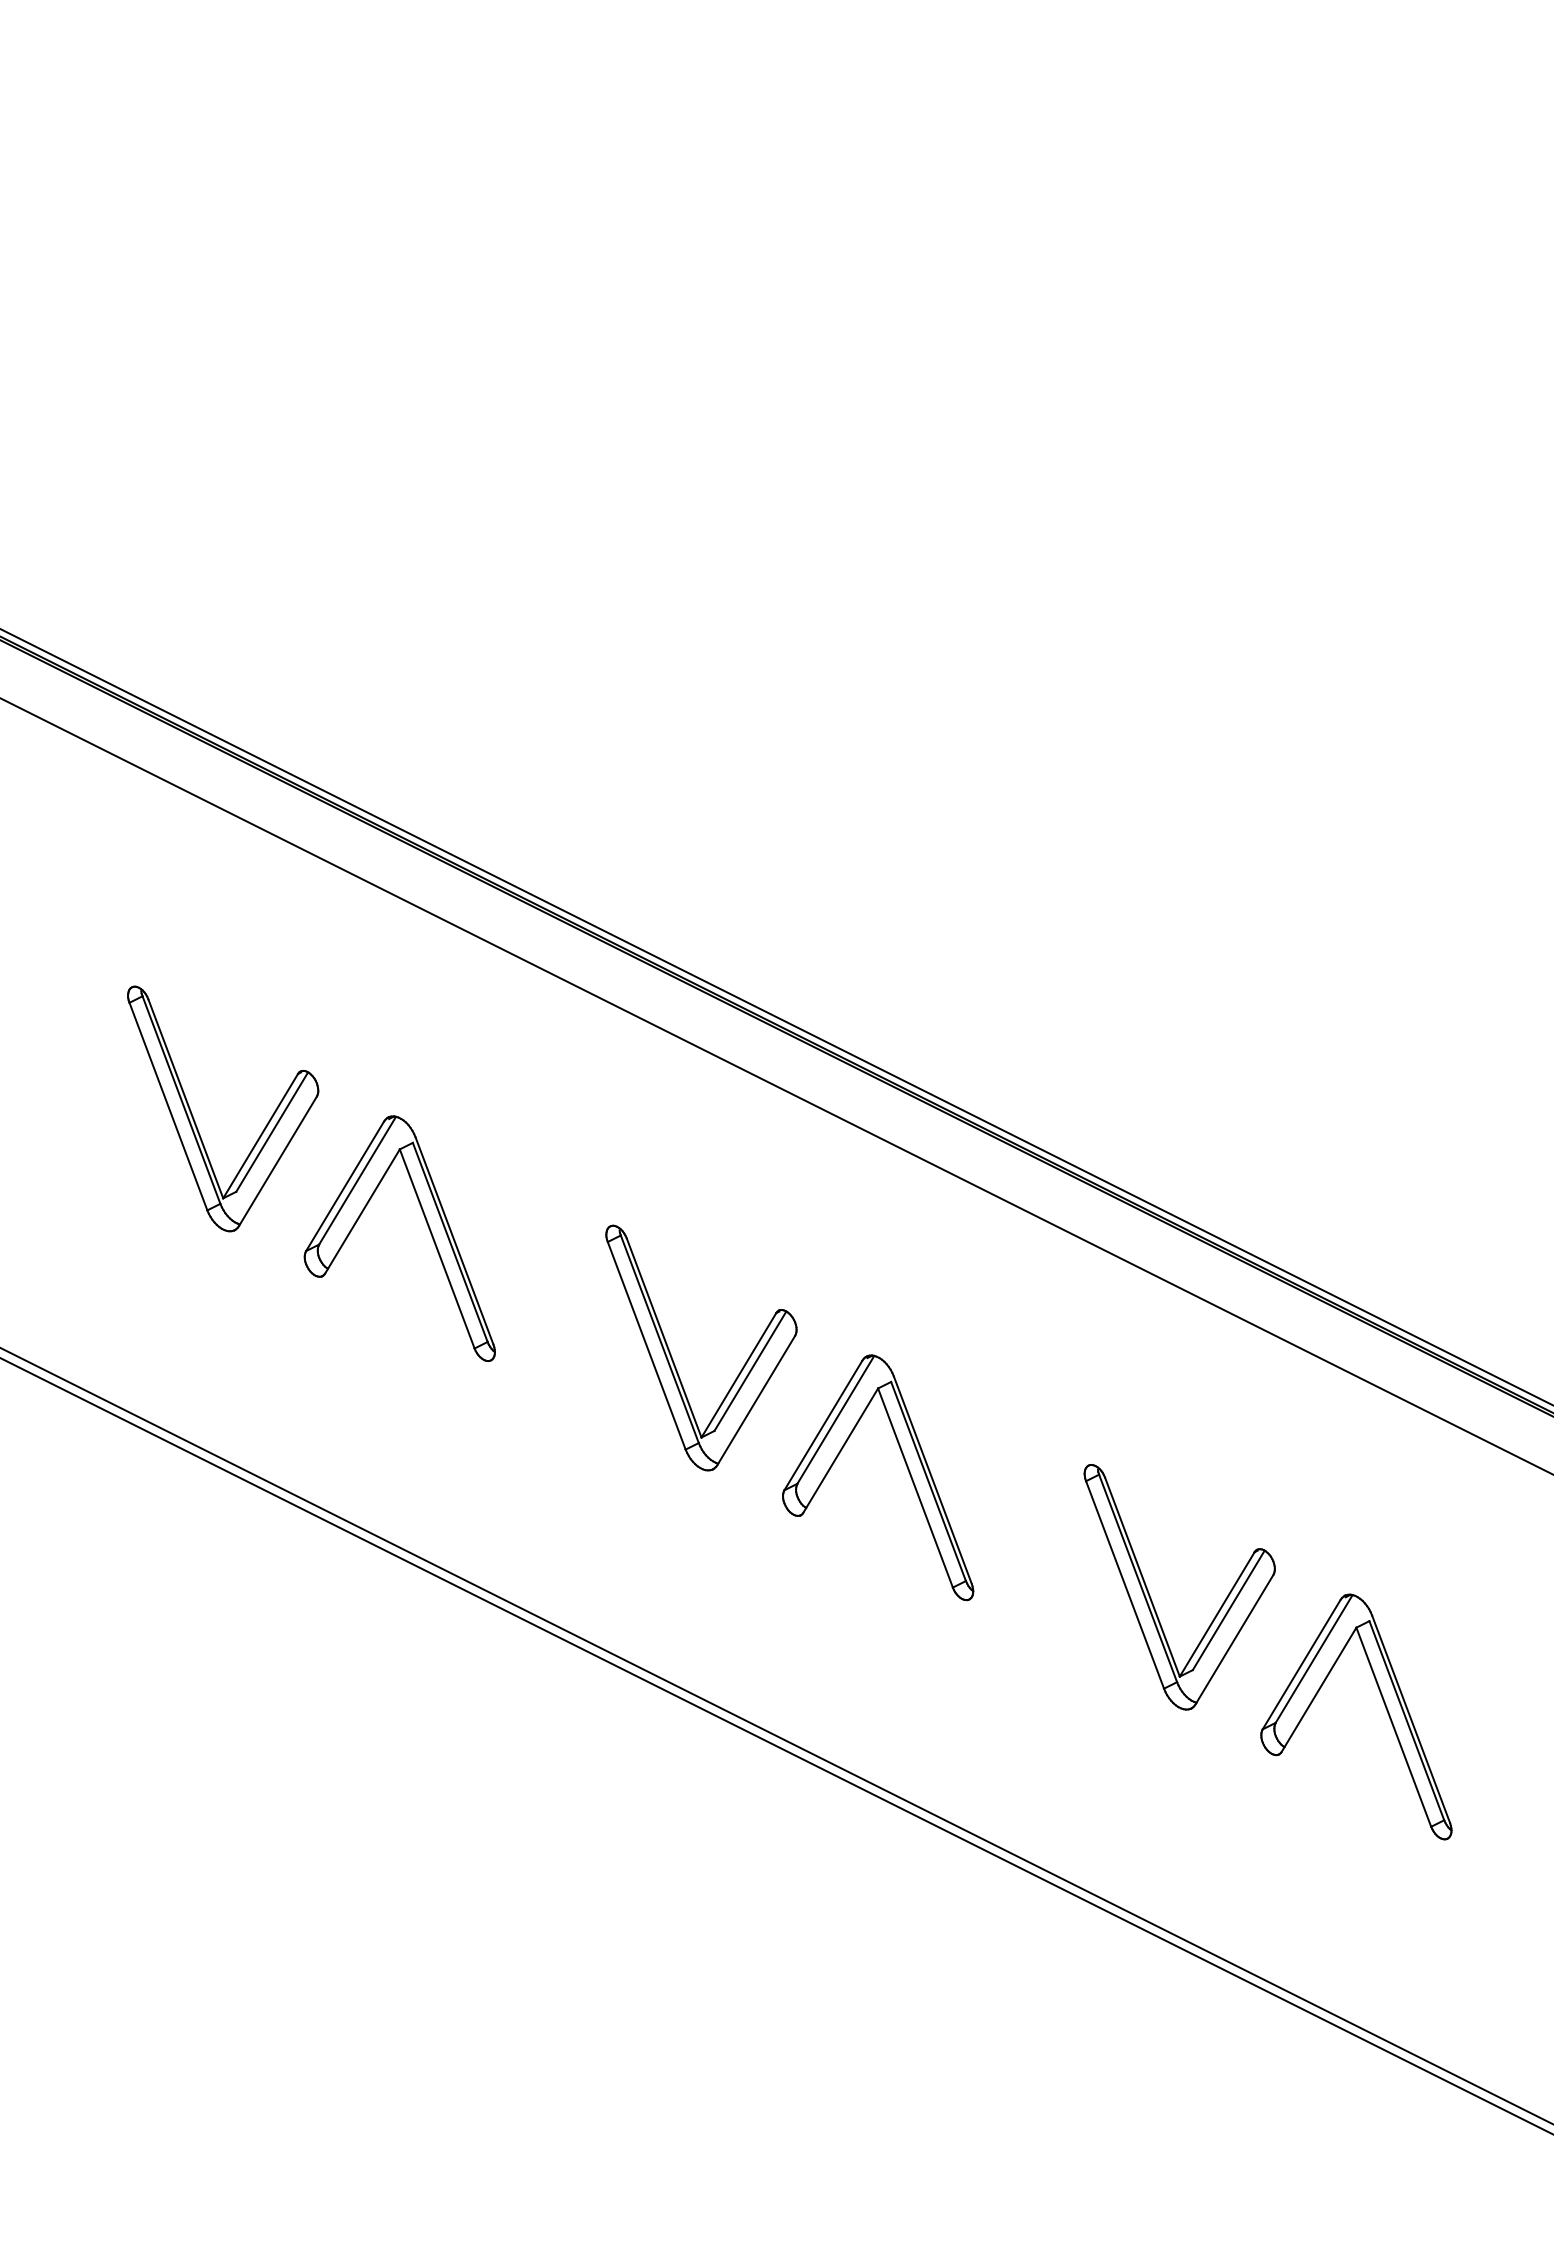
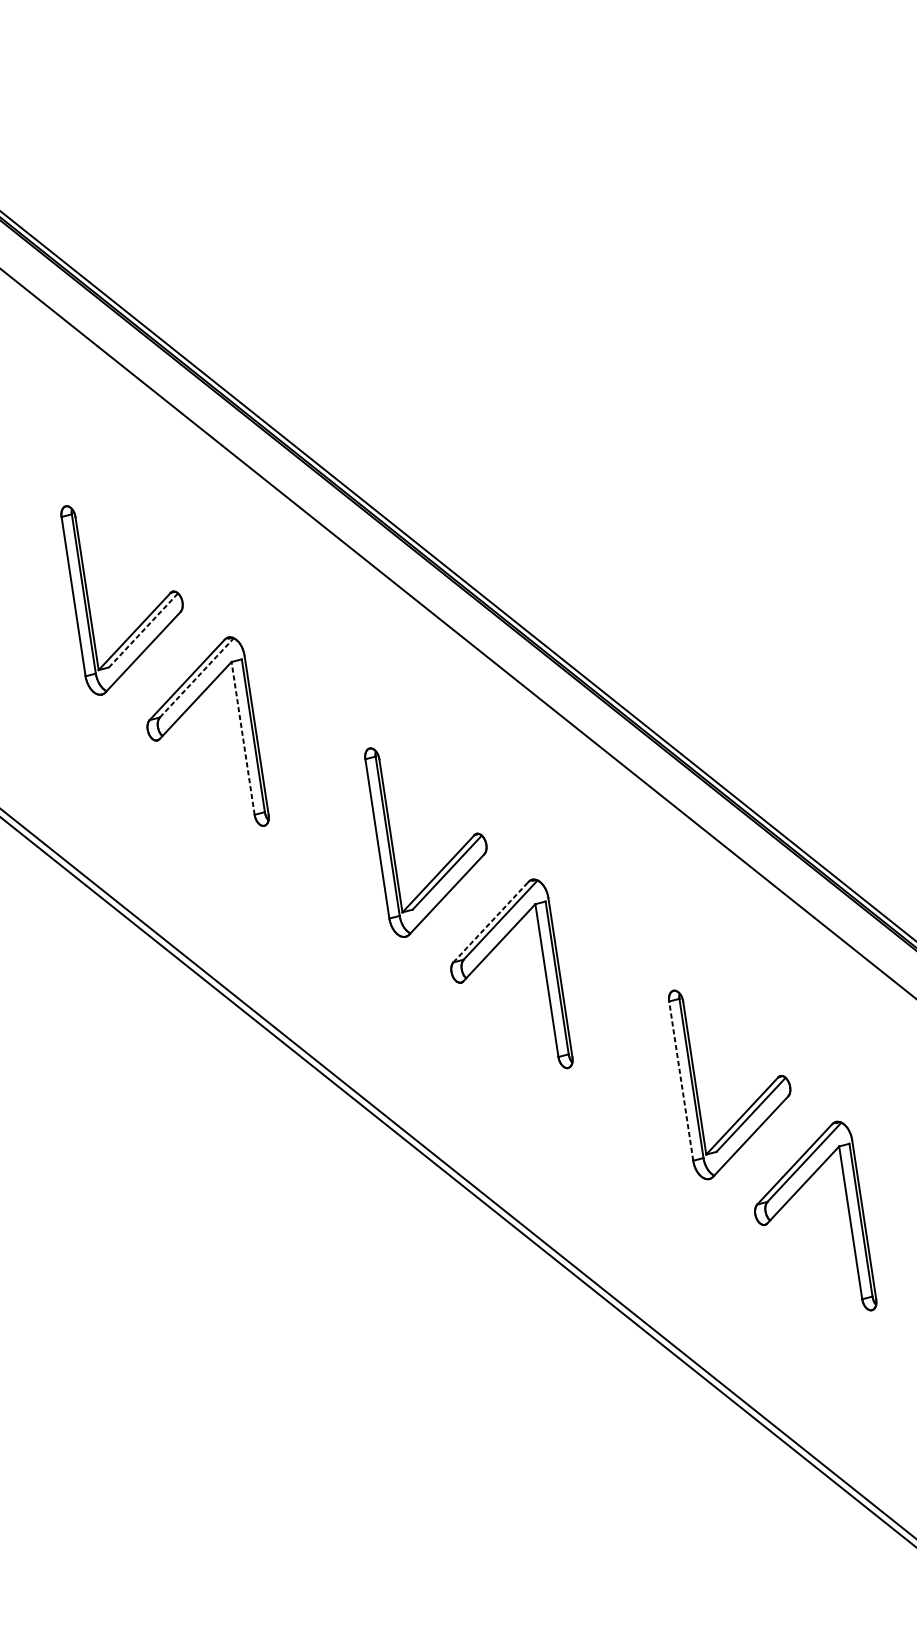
line: (272, 1132) -> (143, 630), solid -> dashed
line: (357, 1180) -> (196, 677), solid -> dashed
line: (437, 1248) -> (243, 738), solid -> dashed
line: (823, 1425) -> (490, 922), solid -> dashed
line: (1125, 1584) -> (681, 1080), solid -> dashed

